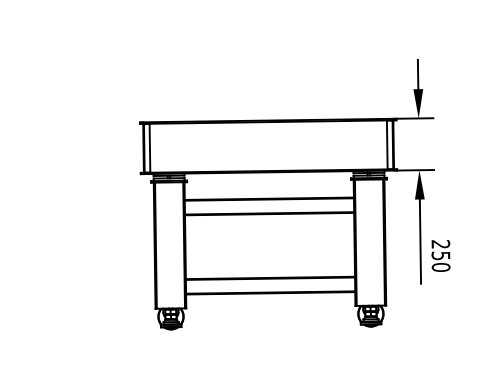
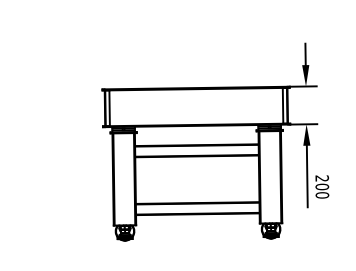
text: (441, 255) -> (322, 186), 250 -> 200

